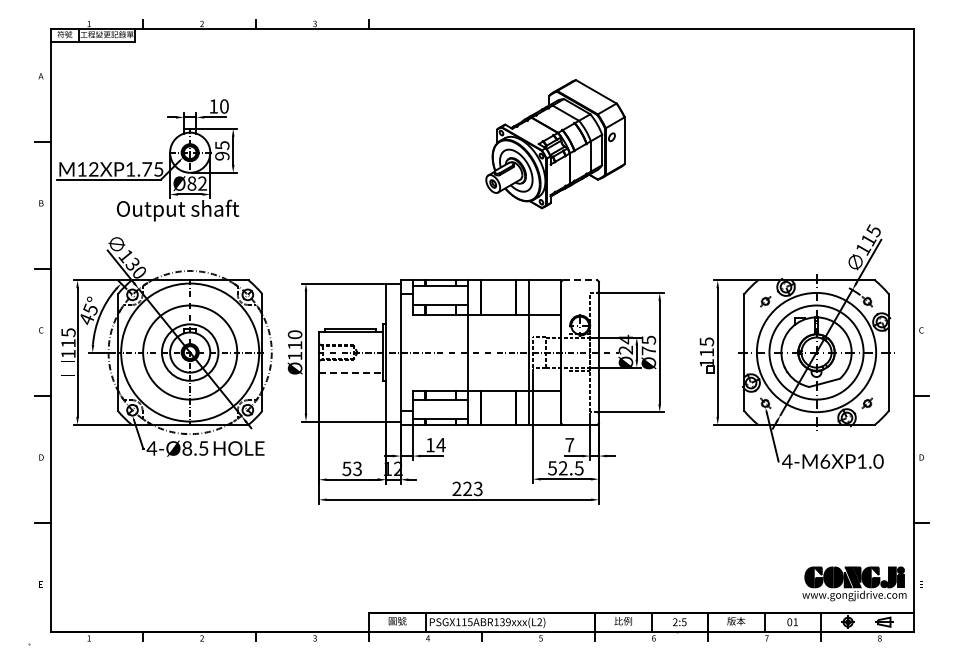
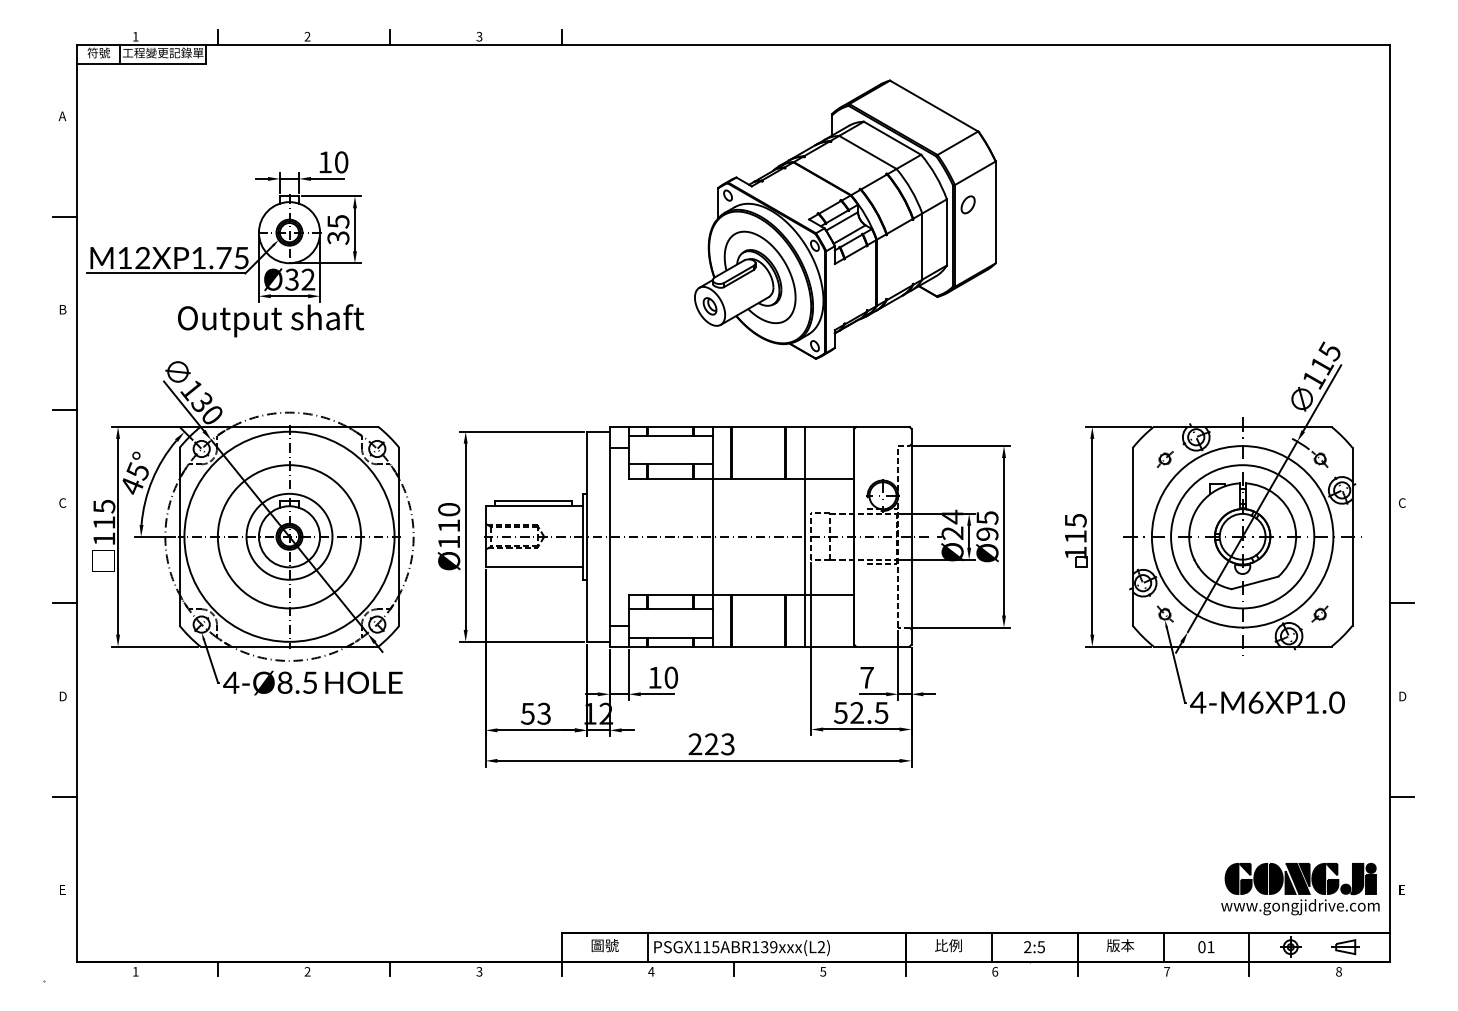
part: (555, 143) -> (845, 218), size x1.43
text: (222, 155) -> (338, 236), 95 -> 35
text: (191, 183) -> (291, 279), Ø82 -> Ø32
line: (580, 280) -> (883, 427), dashed -> solid
text: (648, 350) -> (986, 533), Ø75 -> Ø95
line: (351, 372) -> (534, 567), dashed -> solid
text: (440, 445) -> (670, 678), 14 -> 10

